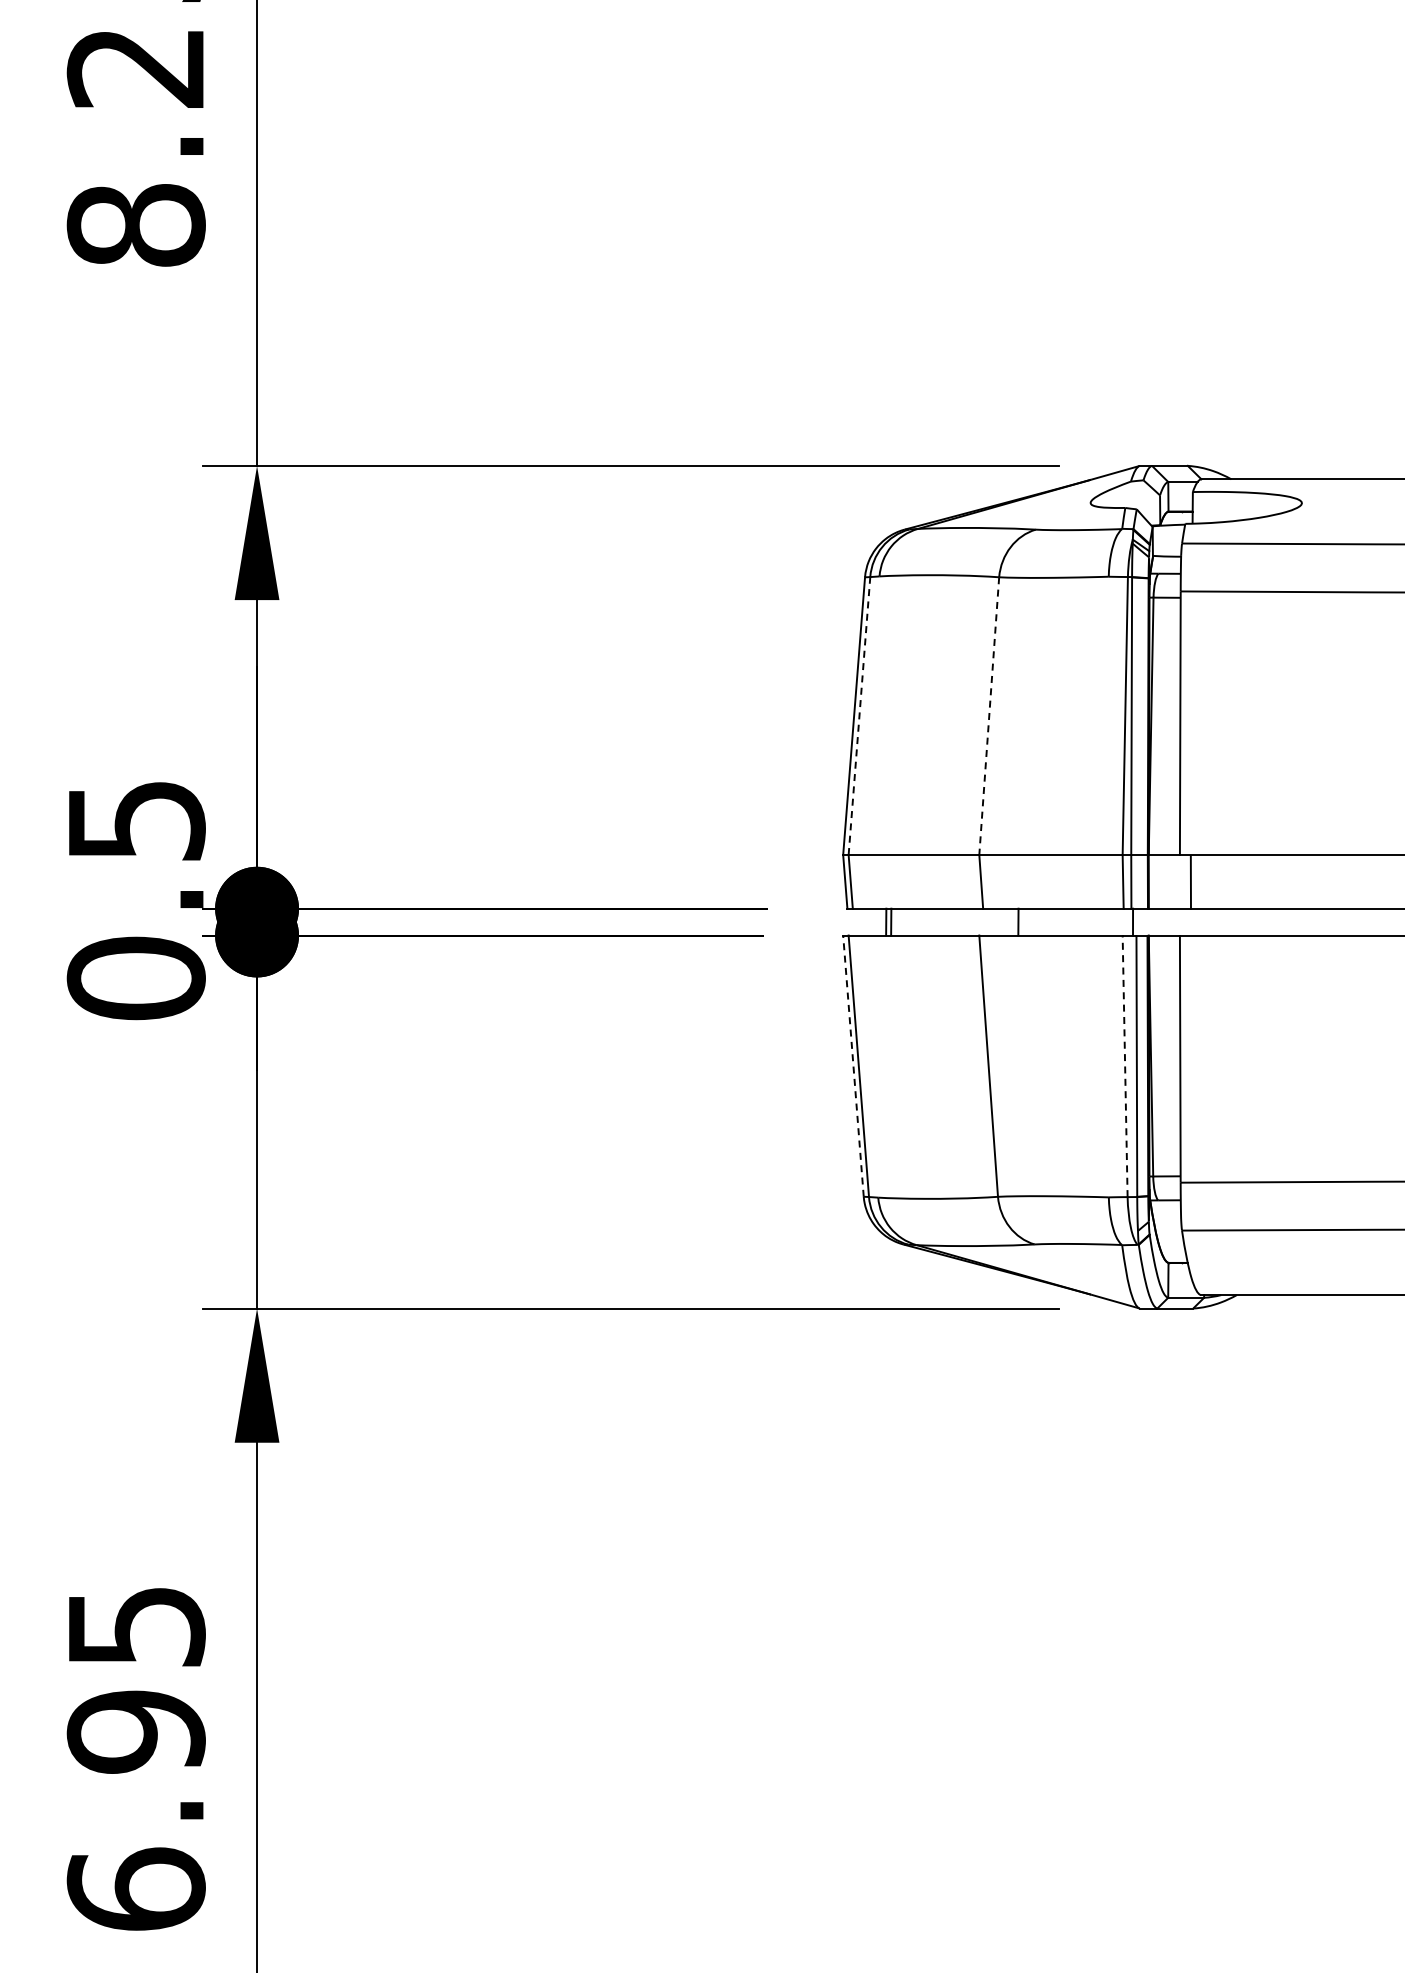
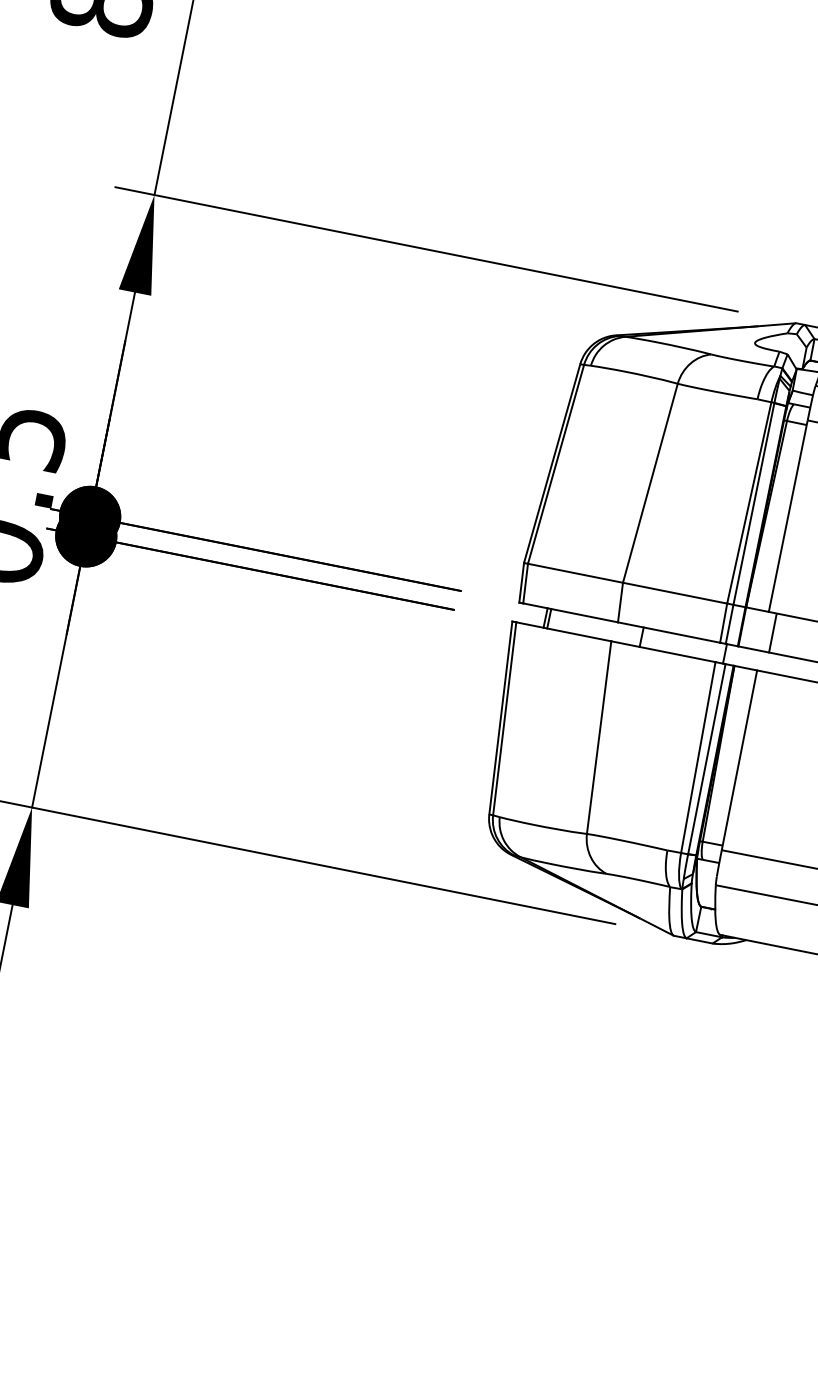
line: (859, 715) -> (556, 463), dashed -> solid
line: (989, 716) -> (650, 483), dashed -> solid
line: (853, 1065) -> (500, 717), dashed -> solid
line: (1125, 1066) -> (698, 757), dashed -> solid

